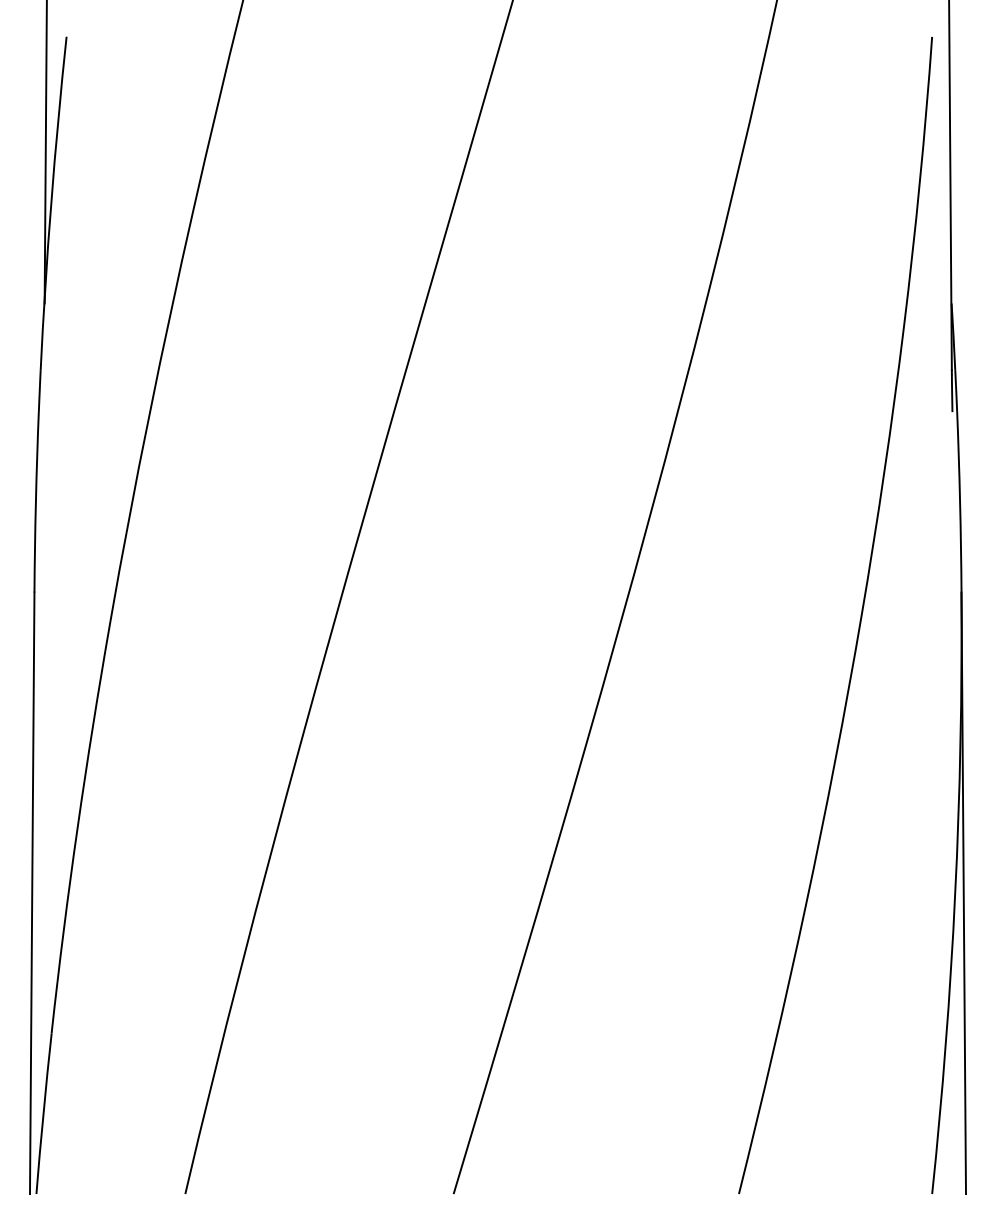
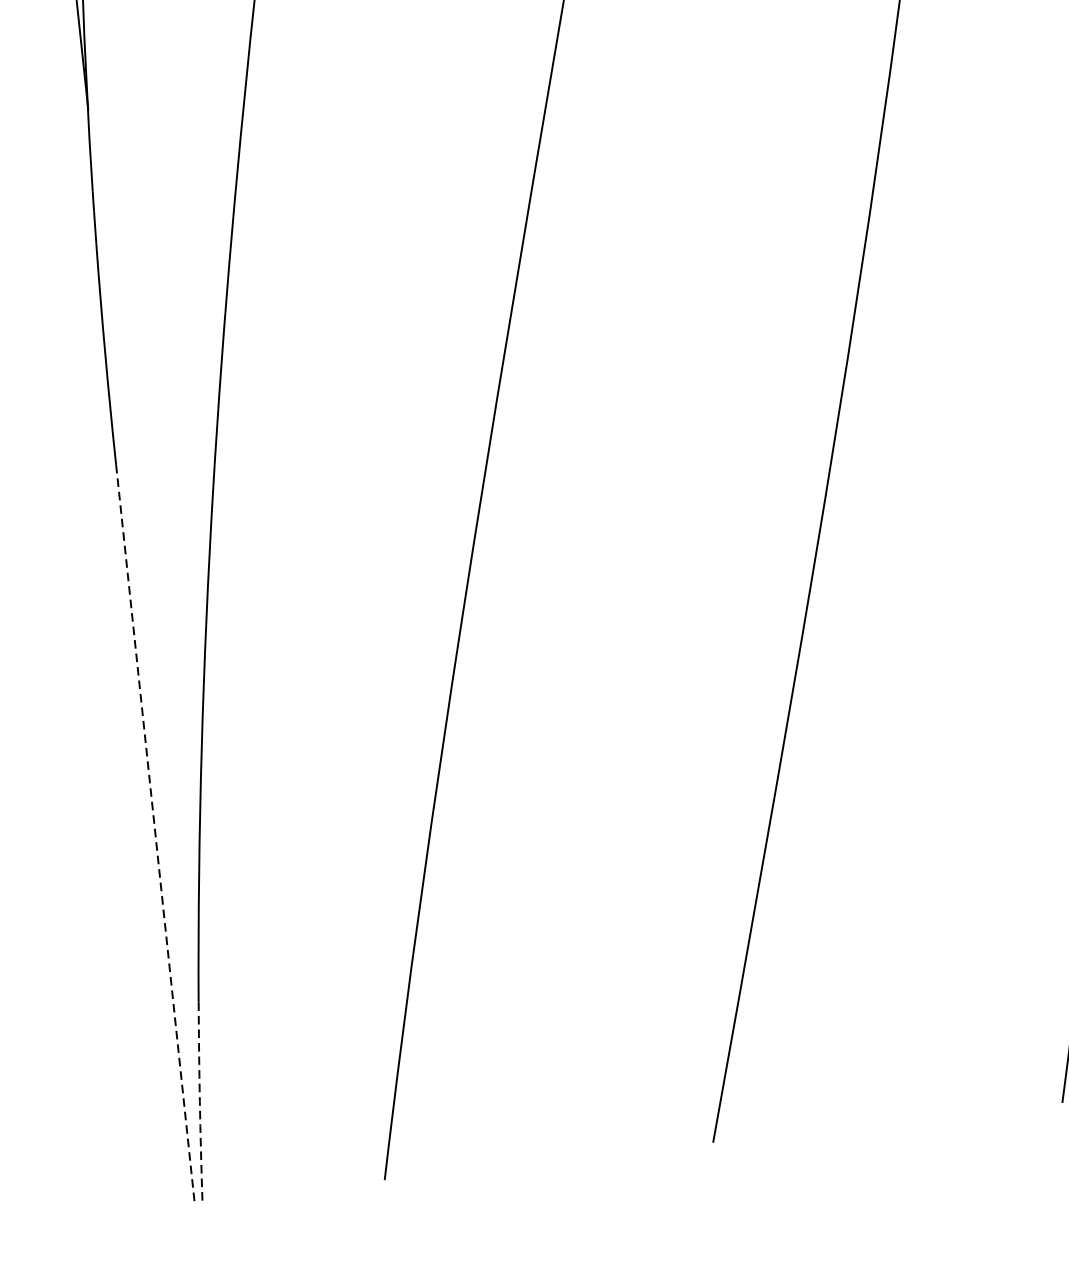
line: (32, 893) -> (155, 833), solid -> dashed
arc: (43, 1113) -> (199, 1101), solid -> dashed

